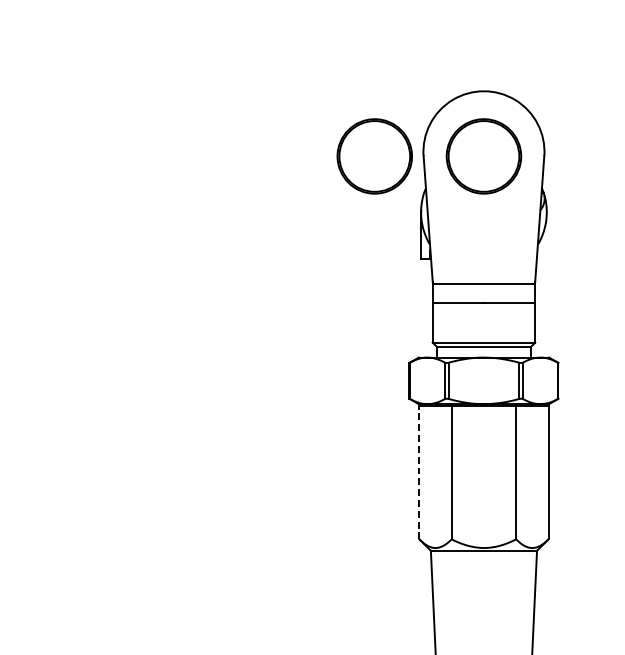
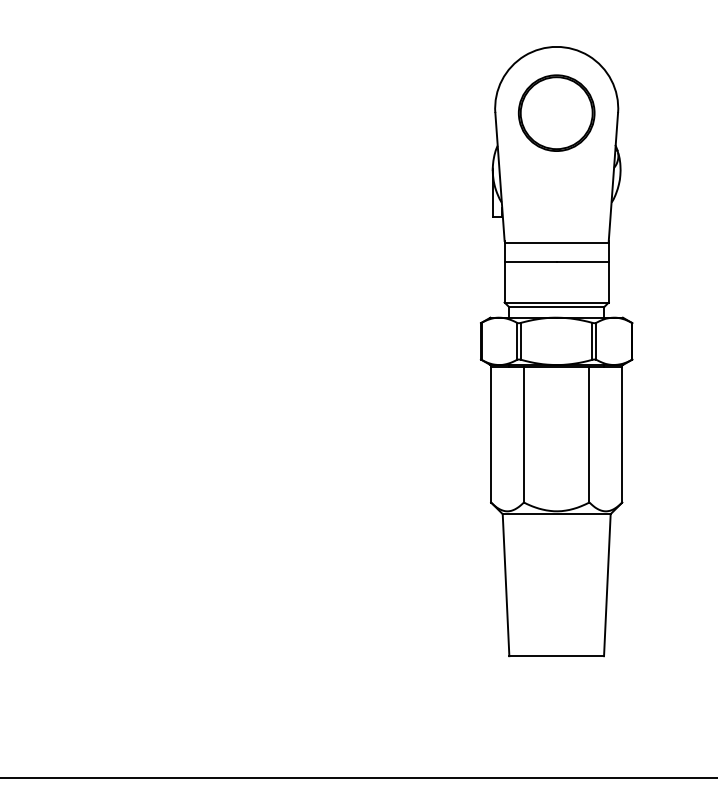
part: (374, 155) -> (445, 112), removed
line: (419, 472) -> (491, 434), dashed -> solid

